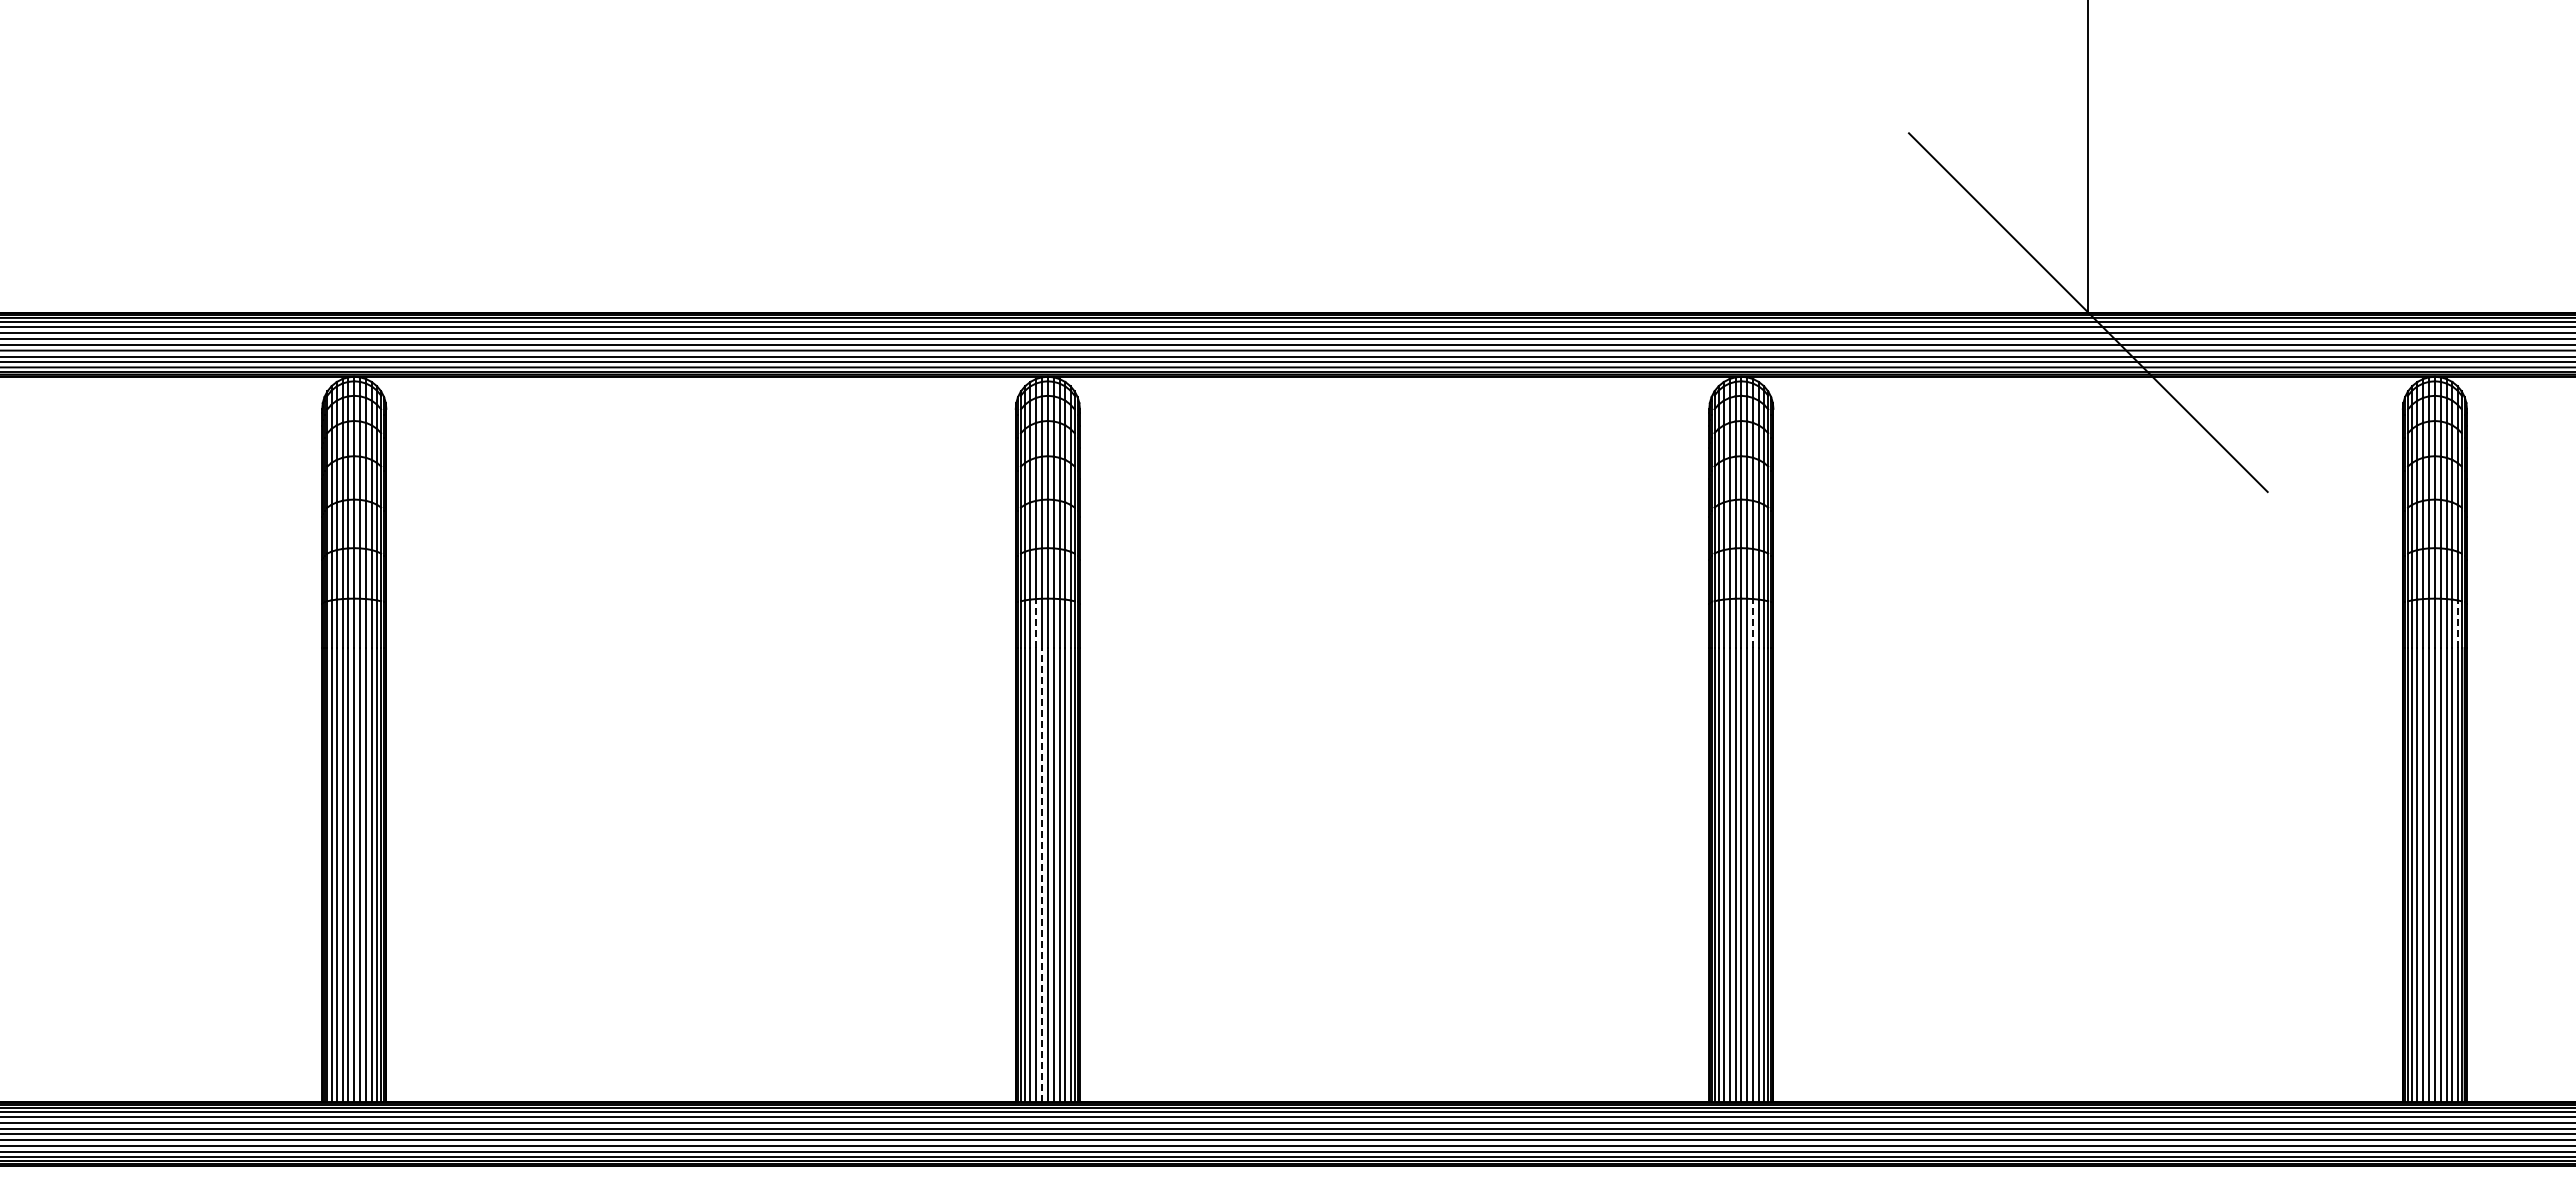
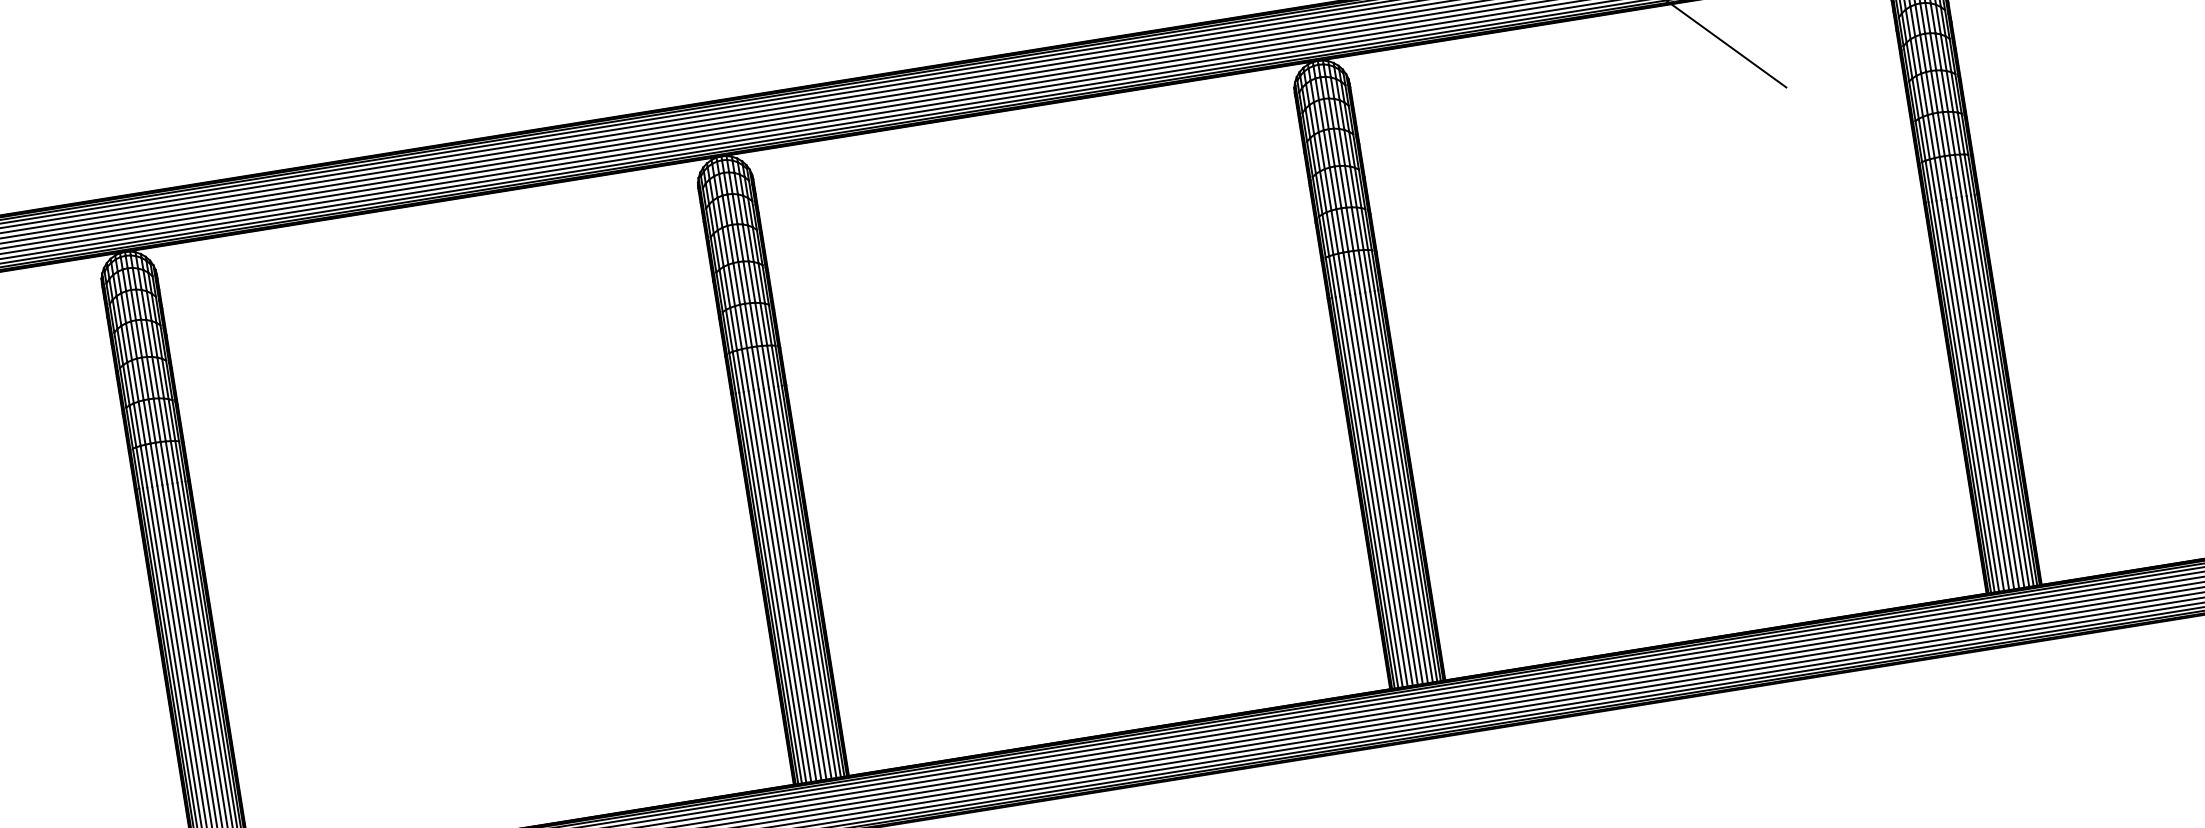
line: (1036, 623) -> (745, 370), dashed -> solid
line: (1753, 623) -> (1362, 271), dashed -> solid
line: (2457, 624) -> (1967, 175), dashed -> solid
line: (1042, 874) -> (785, 585), dashed -> solid

